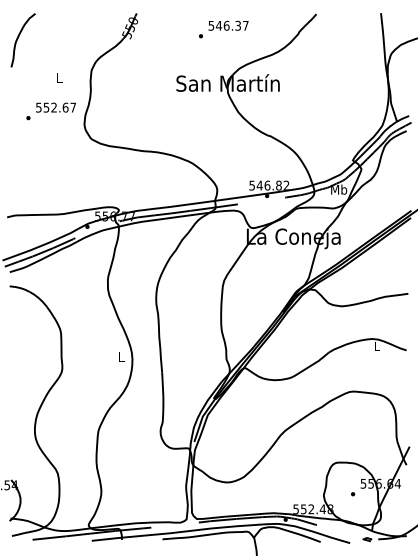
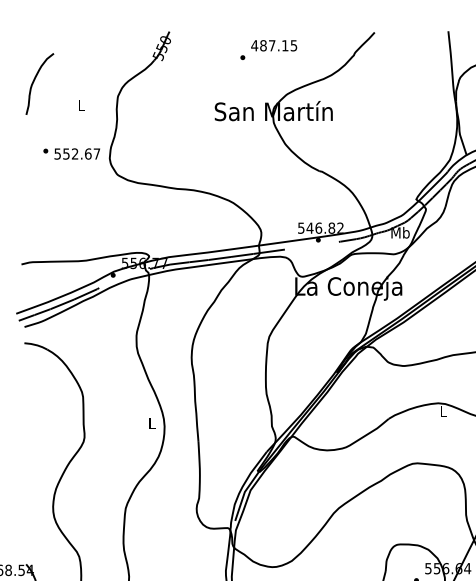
text: (228, 25) -> (274, 45), 546.37 -> 487.15
curve: (18, 39) -> (34, 83), moved
text: (55, 107) -> (76, 153), moved

